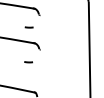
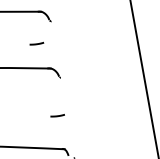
curve: (28, 62) -> (57, 116), moved

